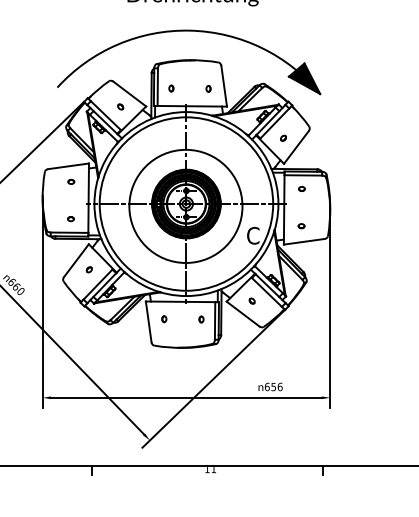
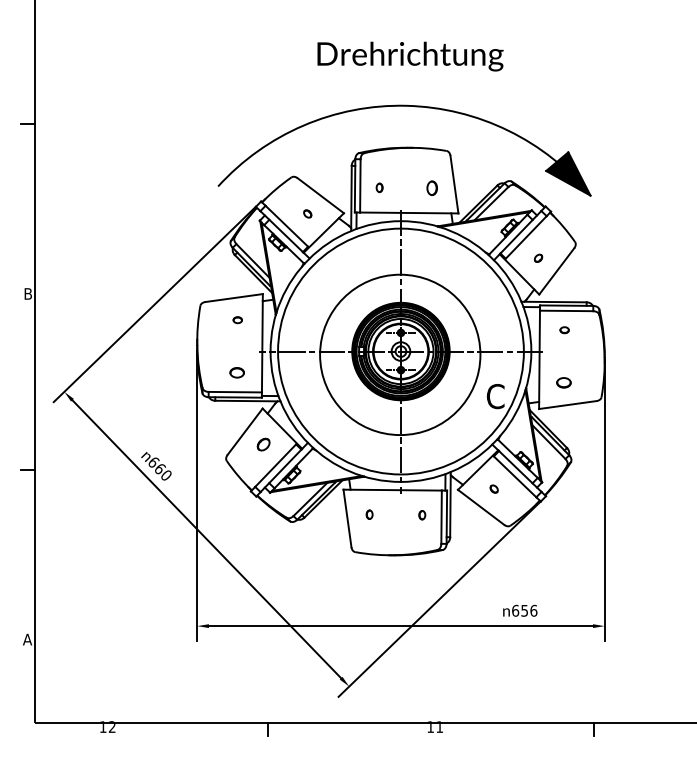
part: (208, 89) -> (432, 188), size x1.6
part: (71, 218) -> (237, 372), size x1.6
part: (301, 225) -> (564, 382), size x1.6
part: (88, 269) -> (262, 444), size x1.6

